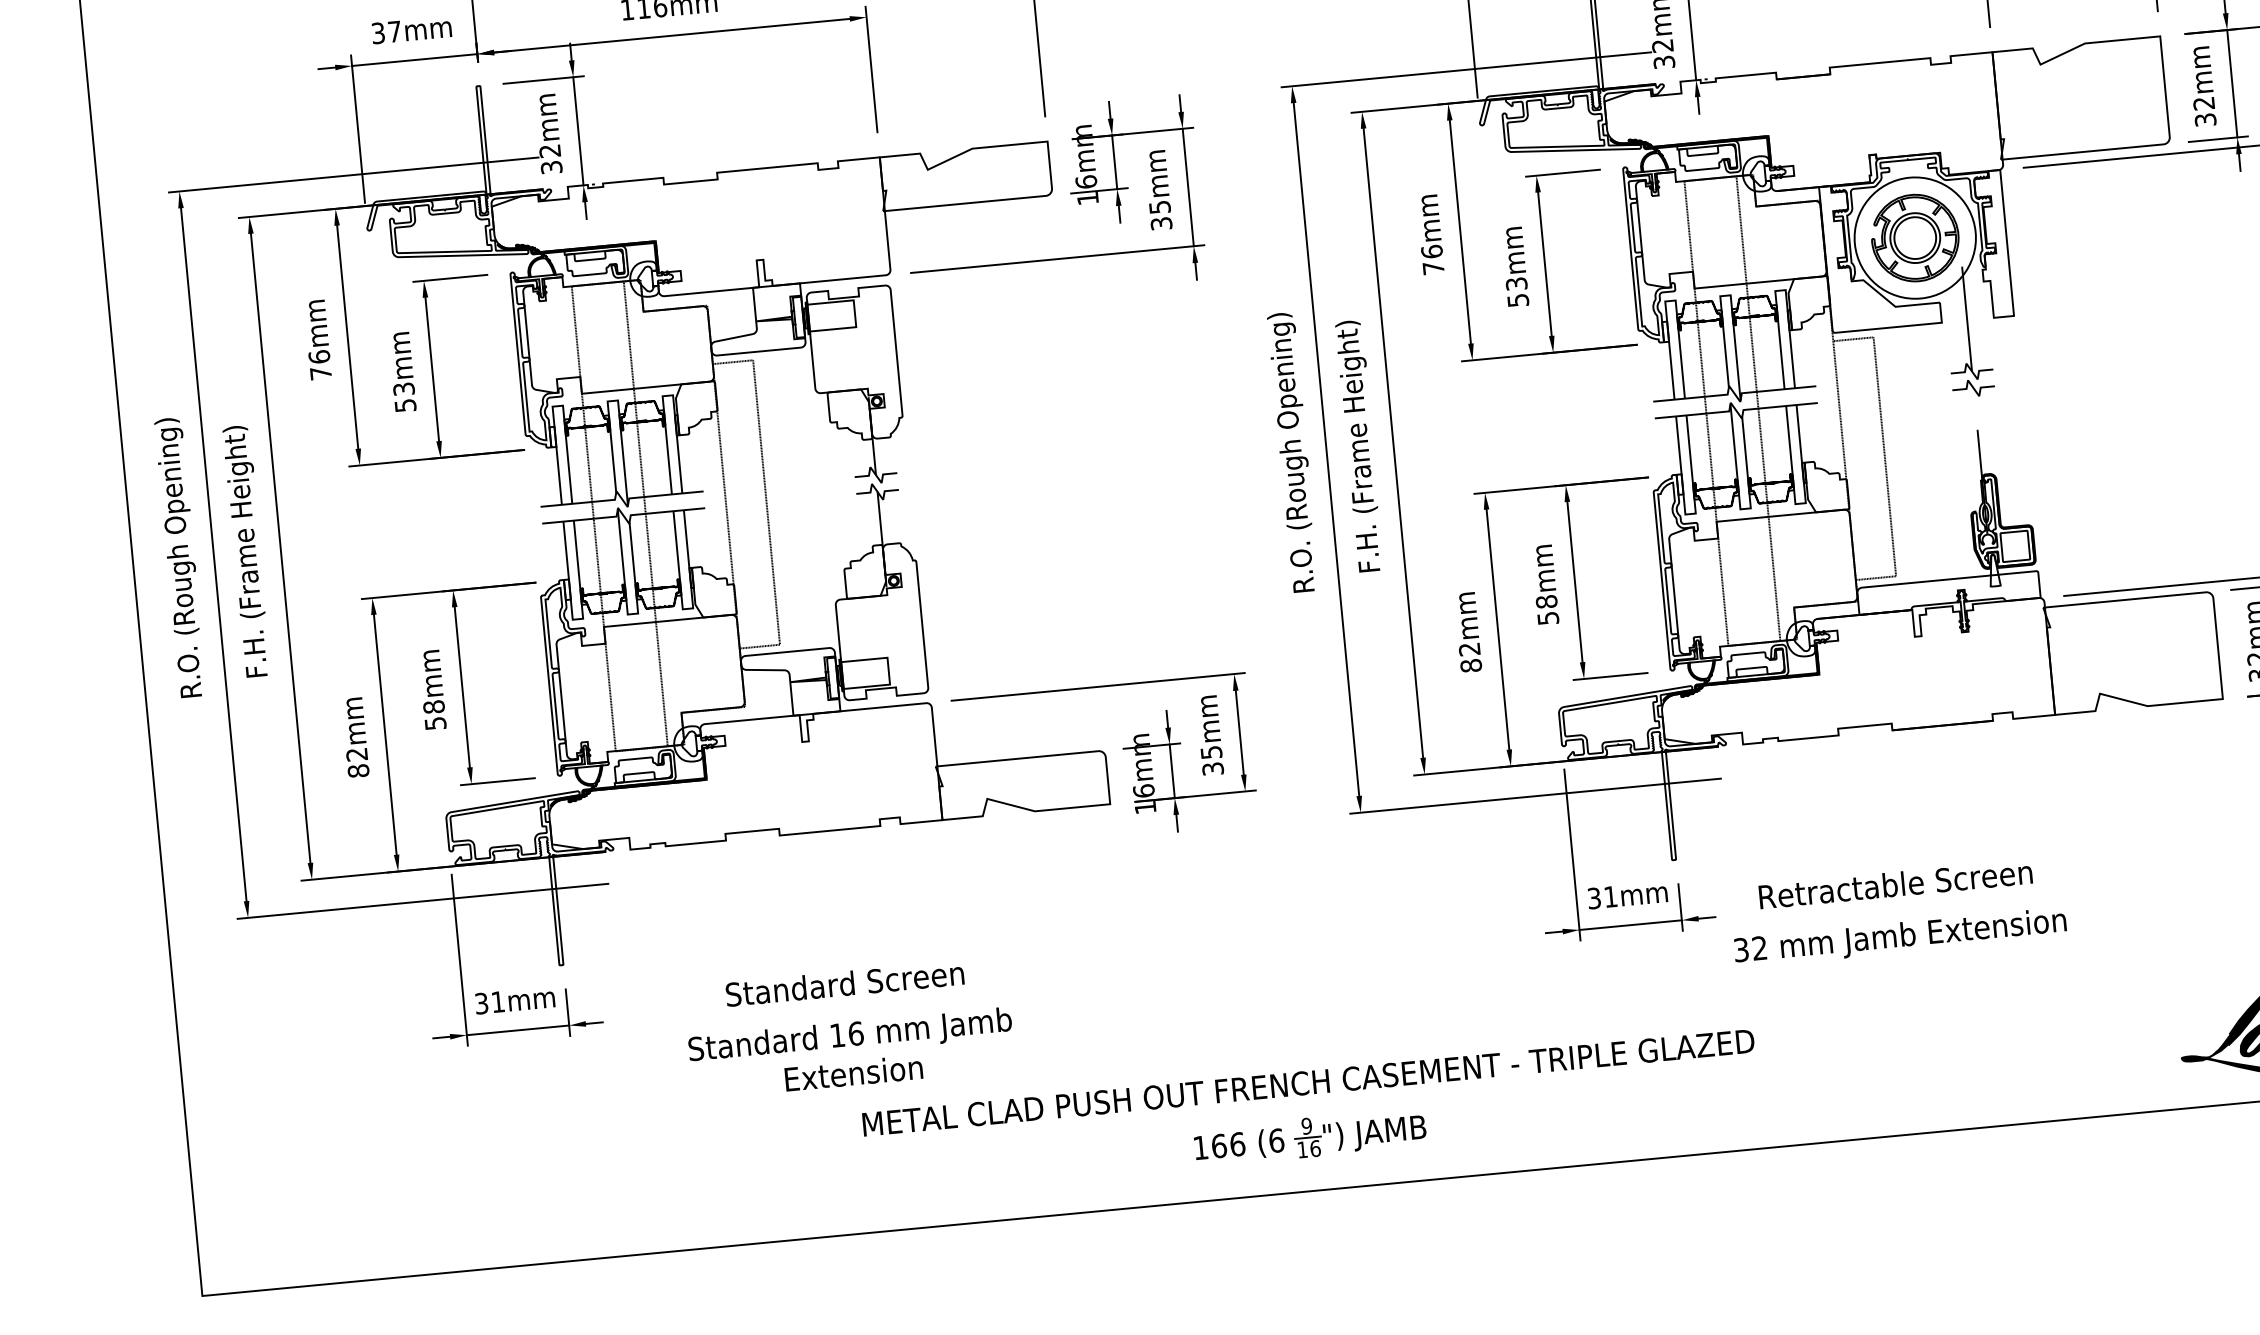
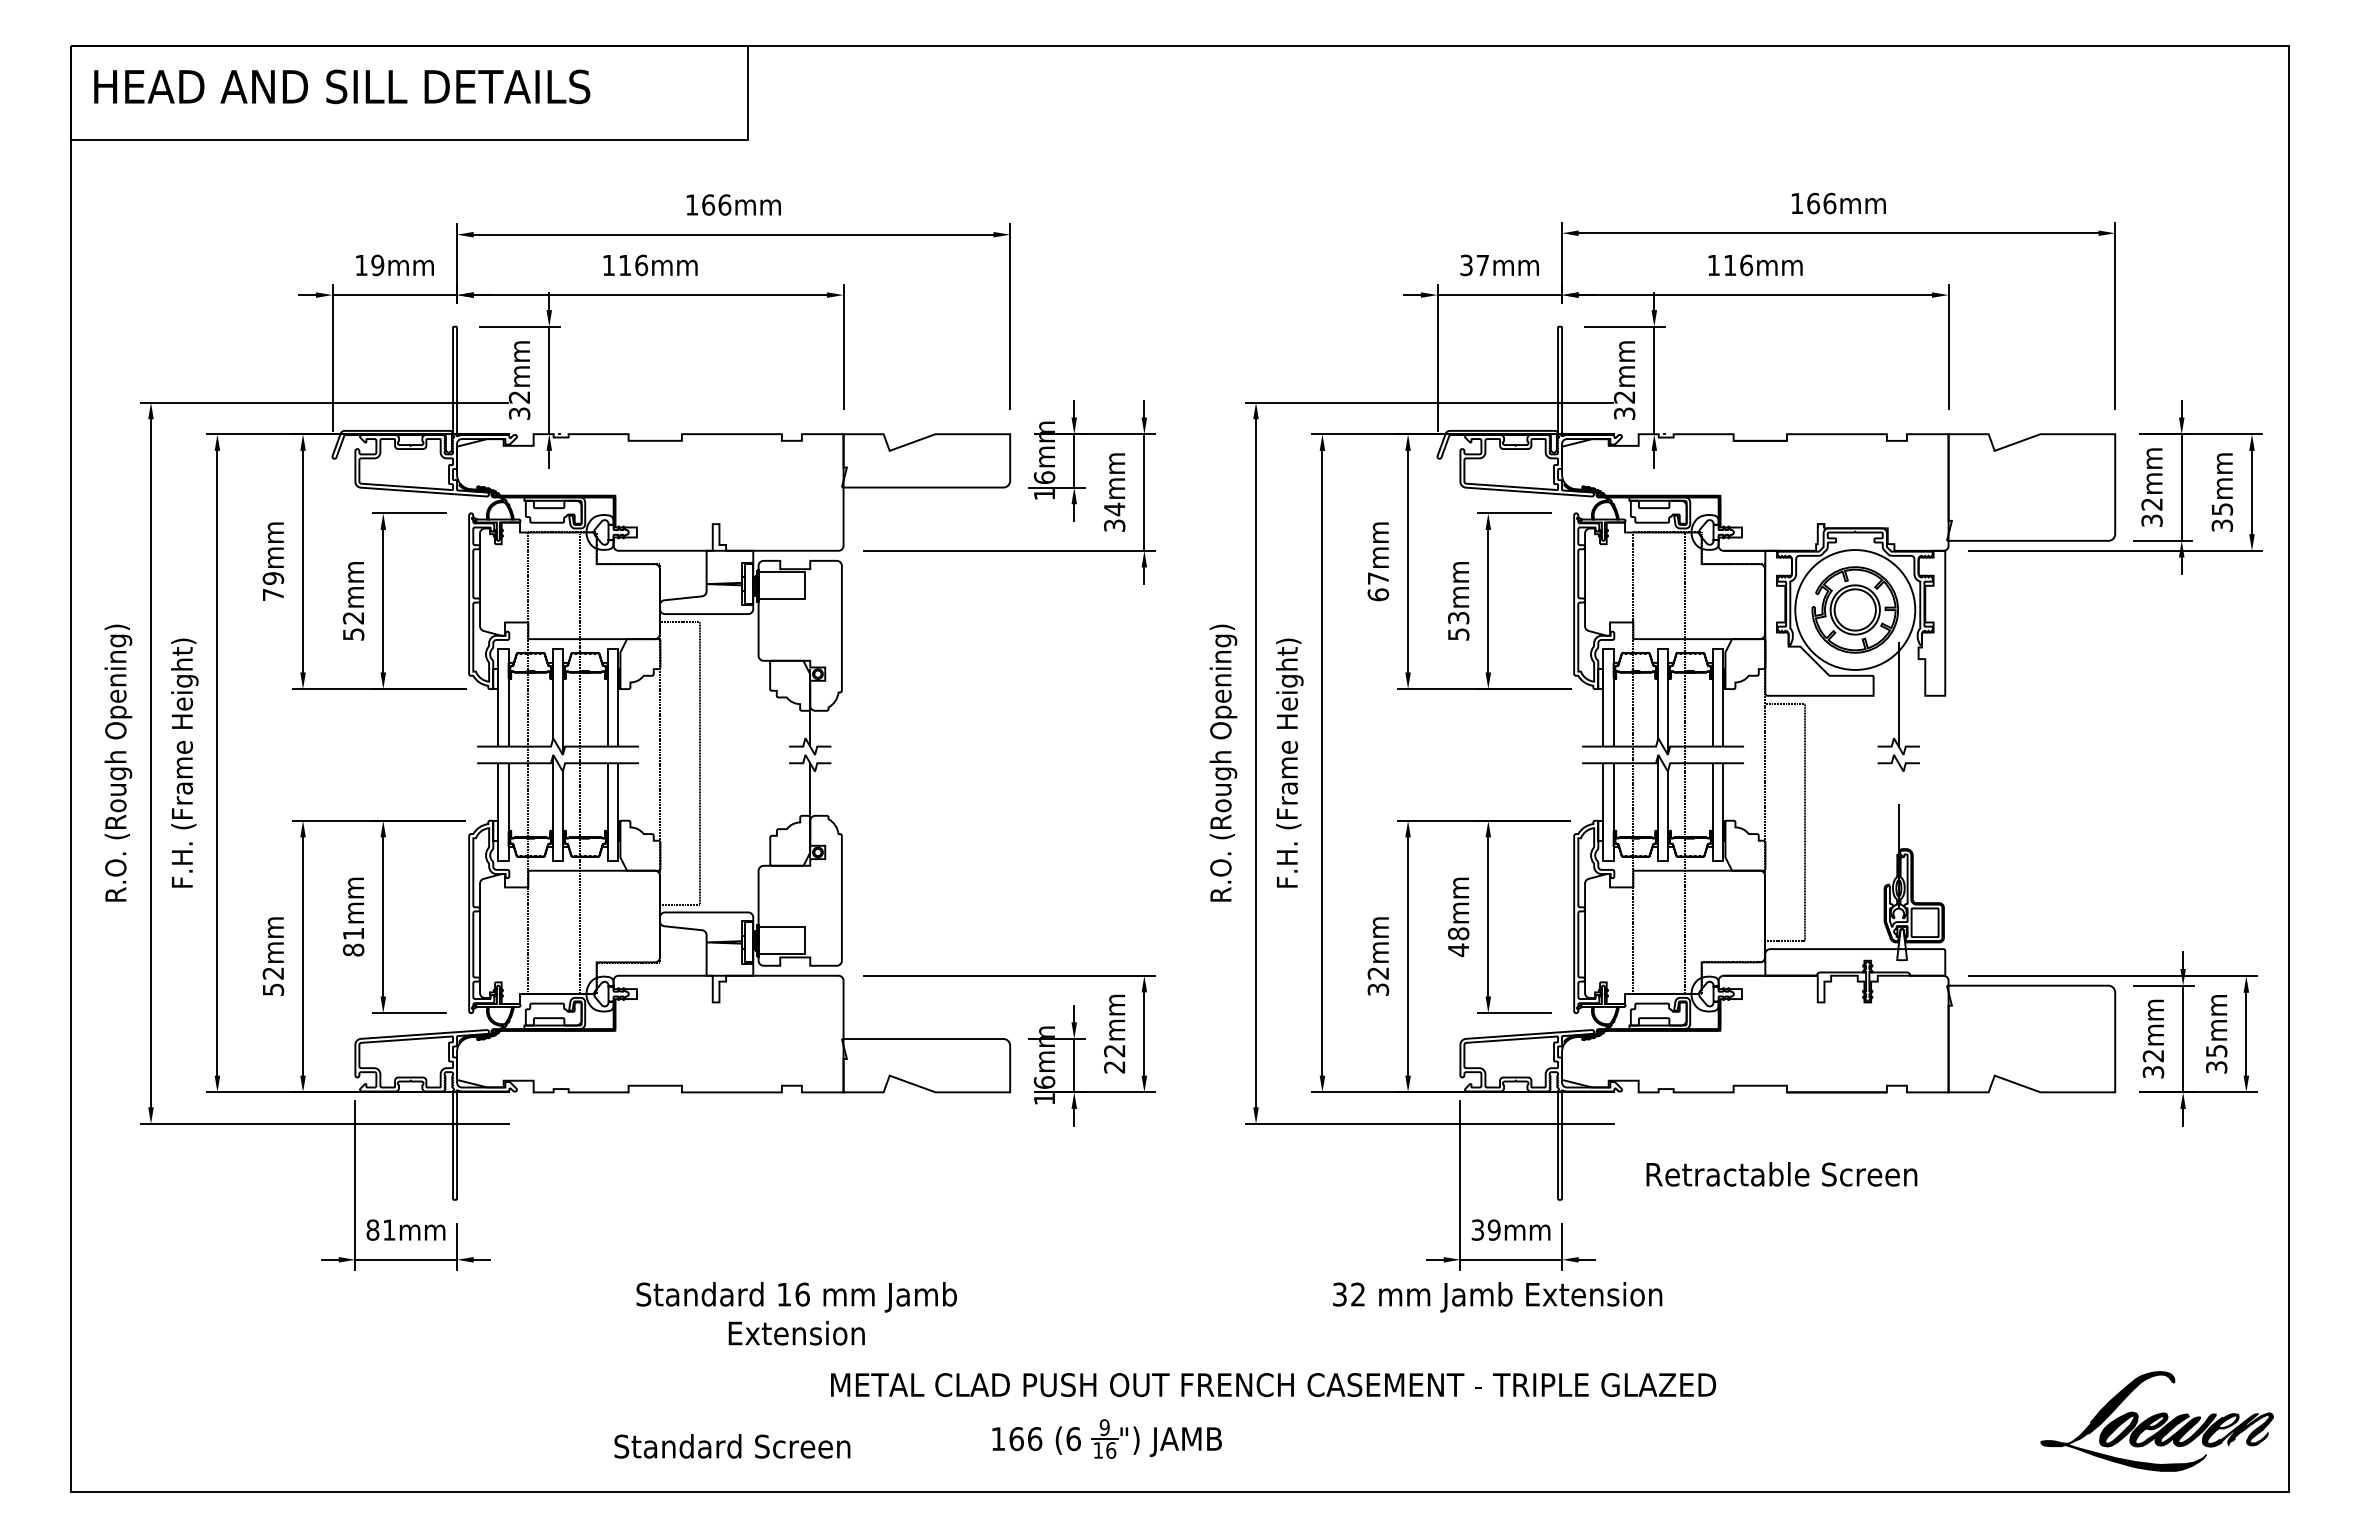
text: (386, 32) -> (369, 265), 37mm -> 19mm
text: (1159, 207) -> (1114, 509), 35mm -> 34mm
text: (1432, 259) -> (1378, 586), 76mm -> 67mm
text: (319, 356) -> (273, 578), 76mm -> 79mm
text: (403, 389) -> (353, 618), 53mm -> 52mm
text: (1548, 618) -> (1458, 950), 58mm -> 48mm
text: (1471, 665) -> (1378, 989), 82mm -> 32mm
text: (434, 714) -> (353, 941), 58mm -> 81mm
text: (1212, 761) -> (1114, 1059), 35mm -> 22mm
text: (358, 770) -> (273, 989), 82mm -> 52mm
text: (1895, 884) -> (1781, 1174), moved
text: (1609, 896) -> (1493, 1229), 31mm -> 39mm
text: (1900, 937) -> (1497, 1297), moved
text: (845, 983) -> (732, 1446), moved
text: (481, 1003) -> (372, 1229), 31mm -> 81mm
text: (851, 1053) -> (796, 1313), moved
text: (1308, 1083) -> (1273, 1385), moved
part: (1309, 1137) -> (1106, 1438), moved

